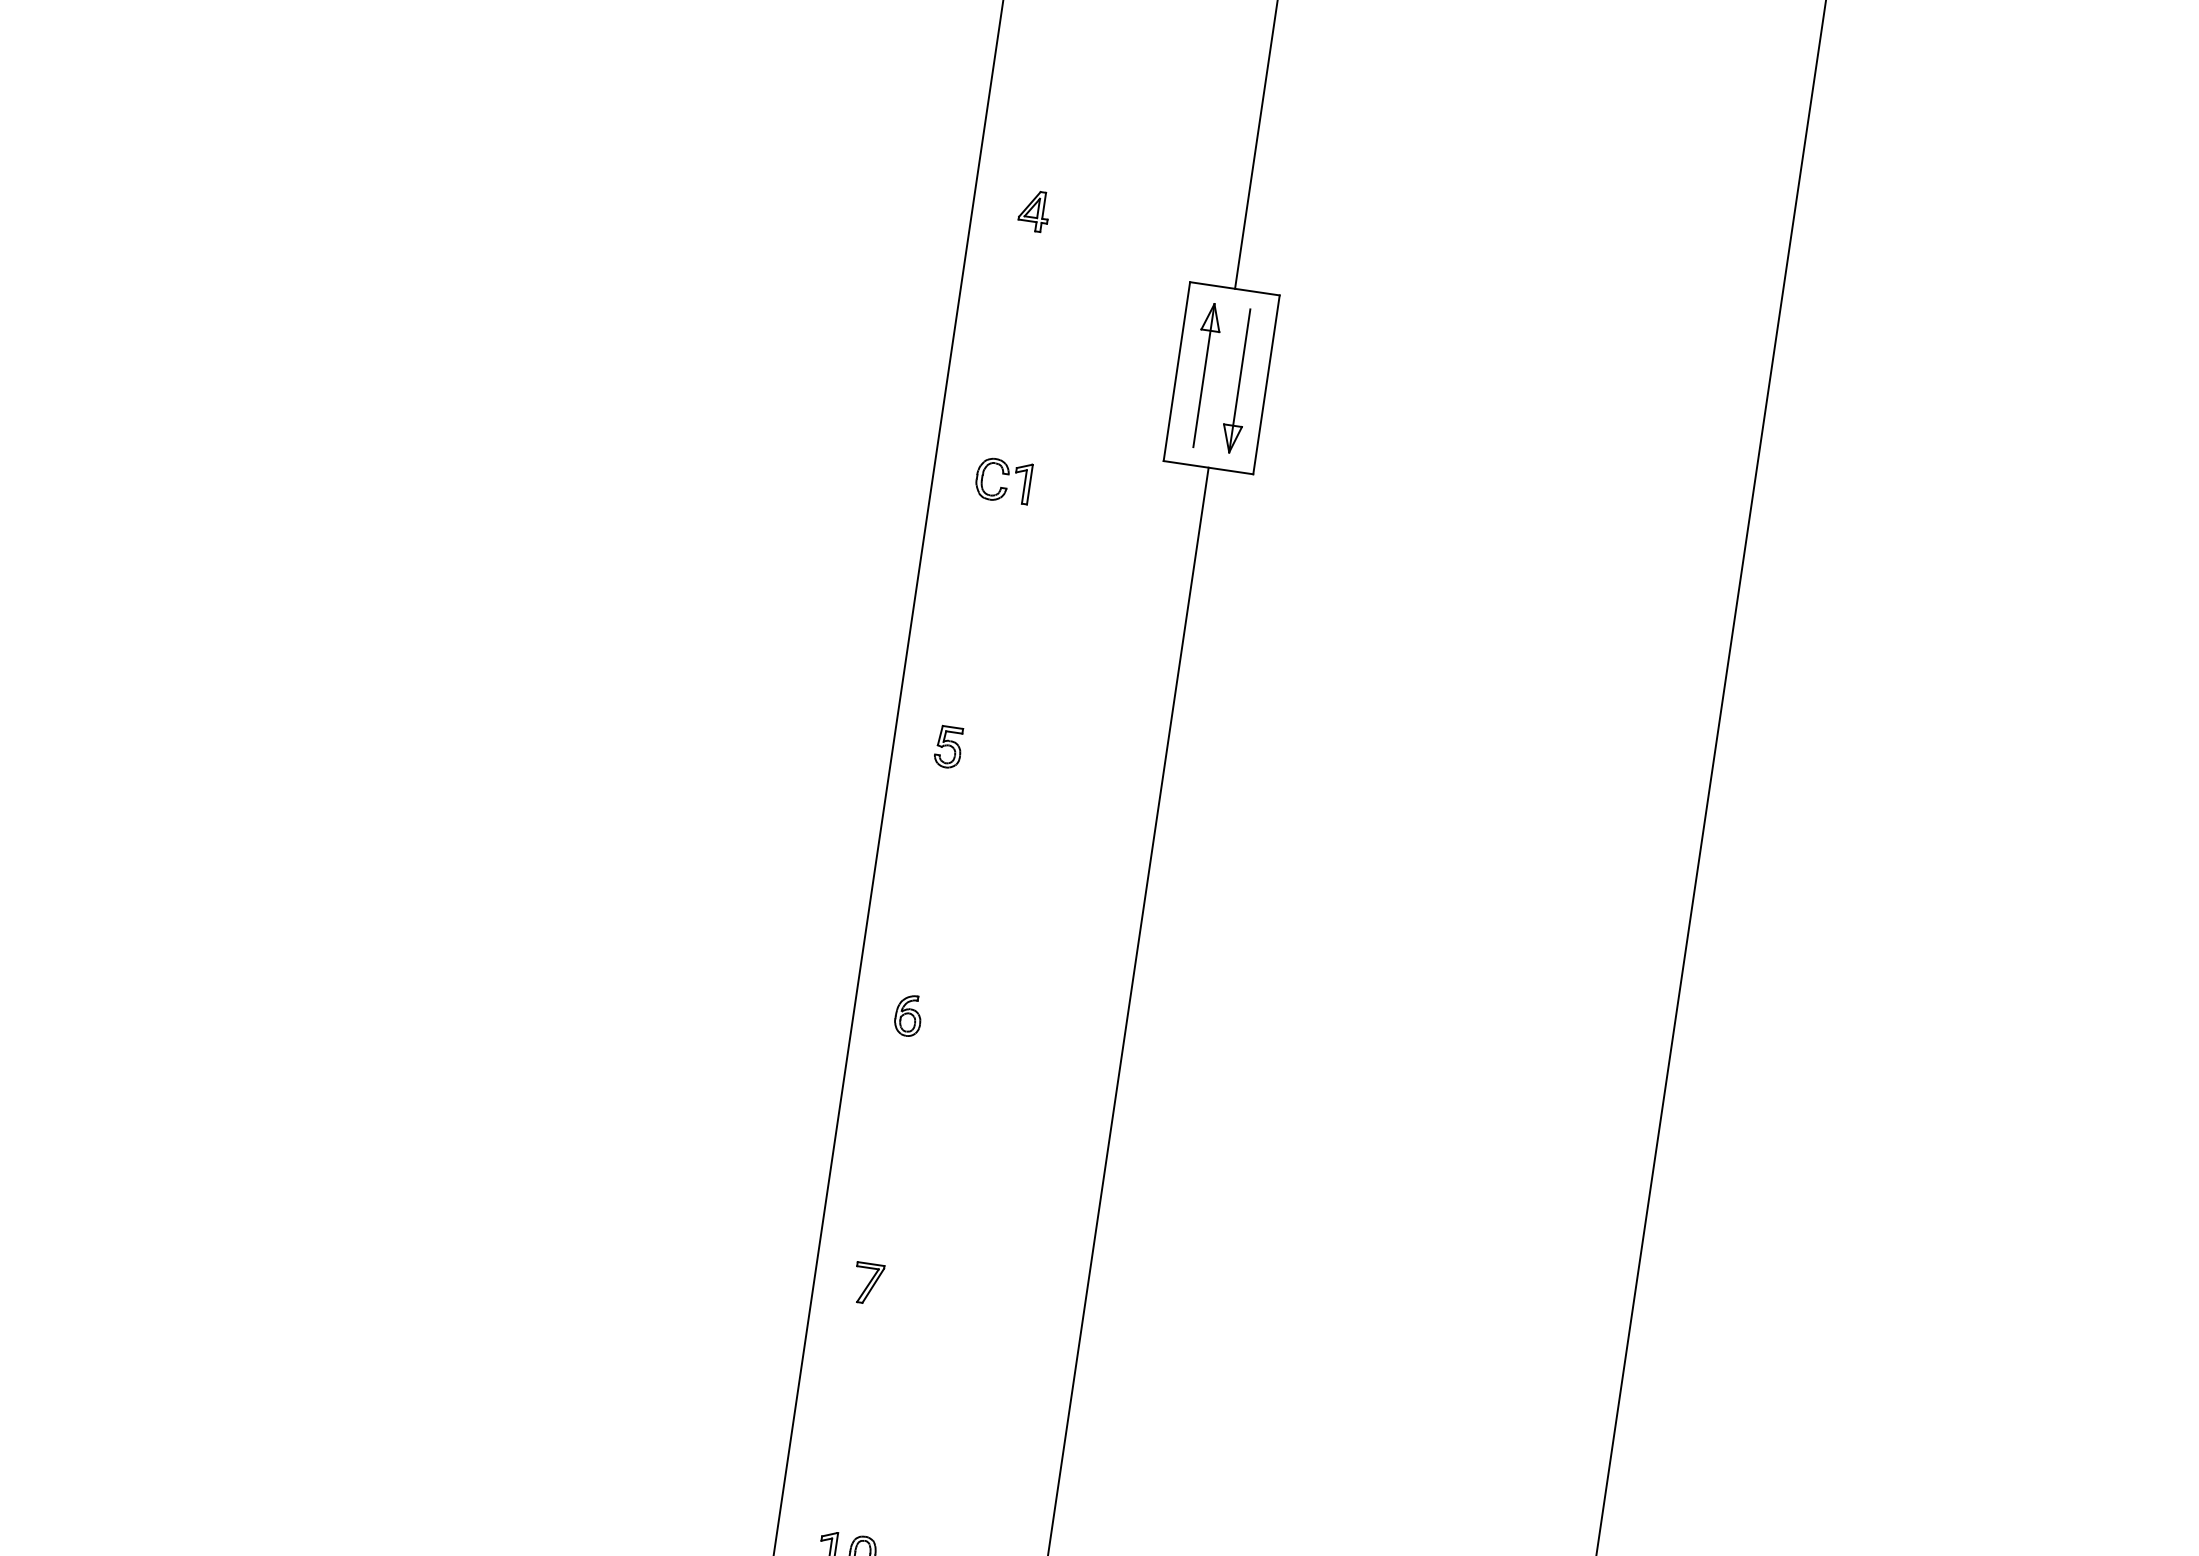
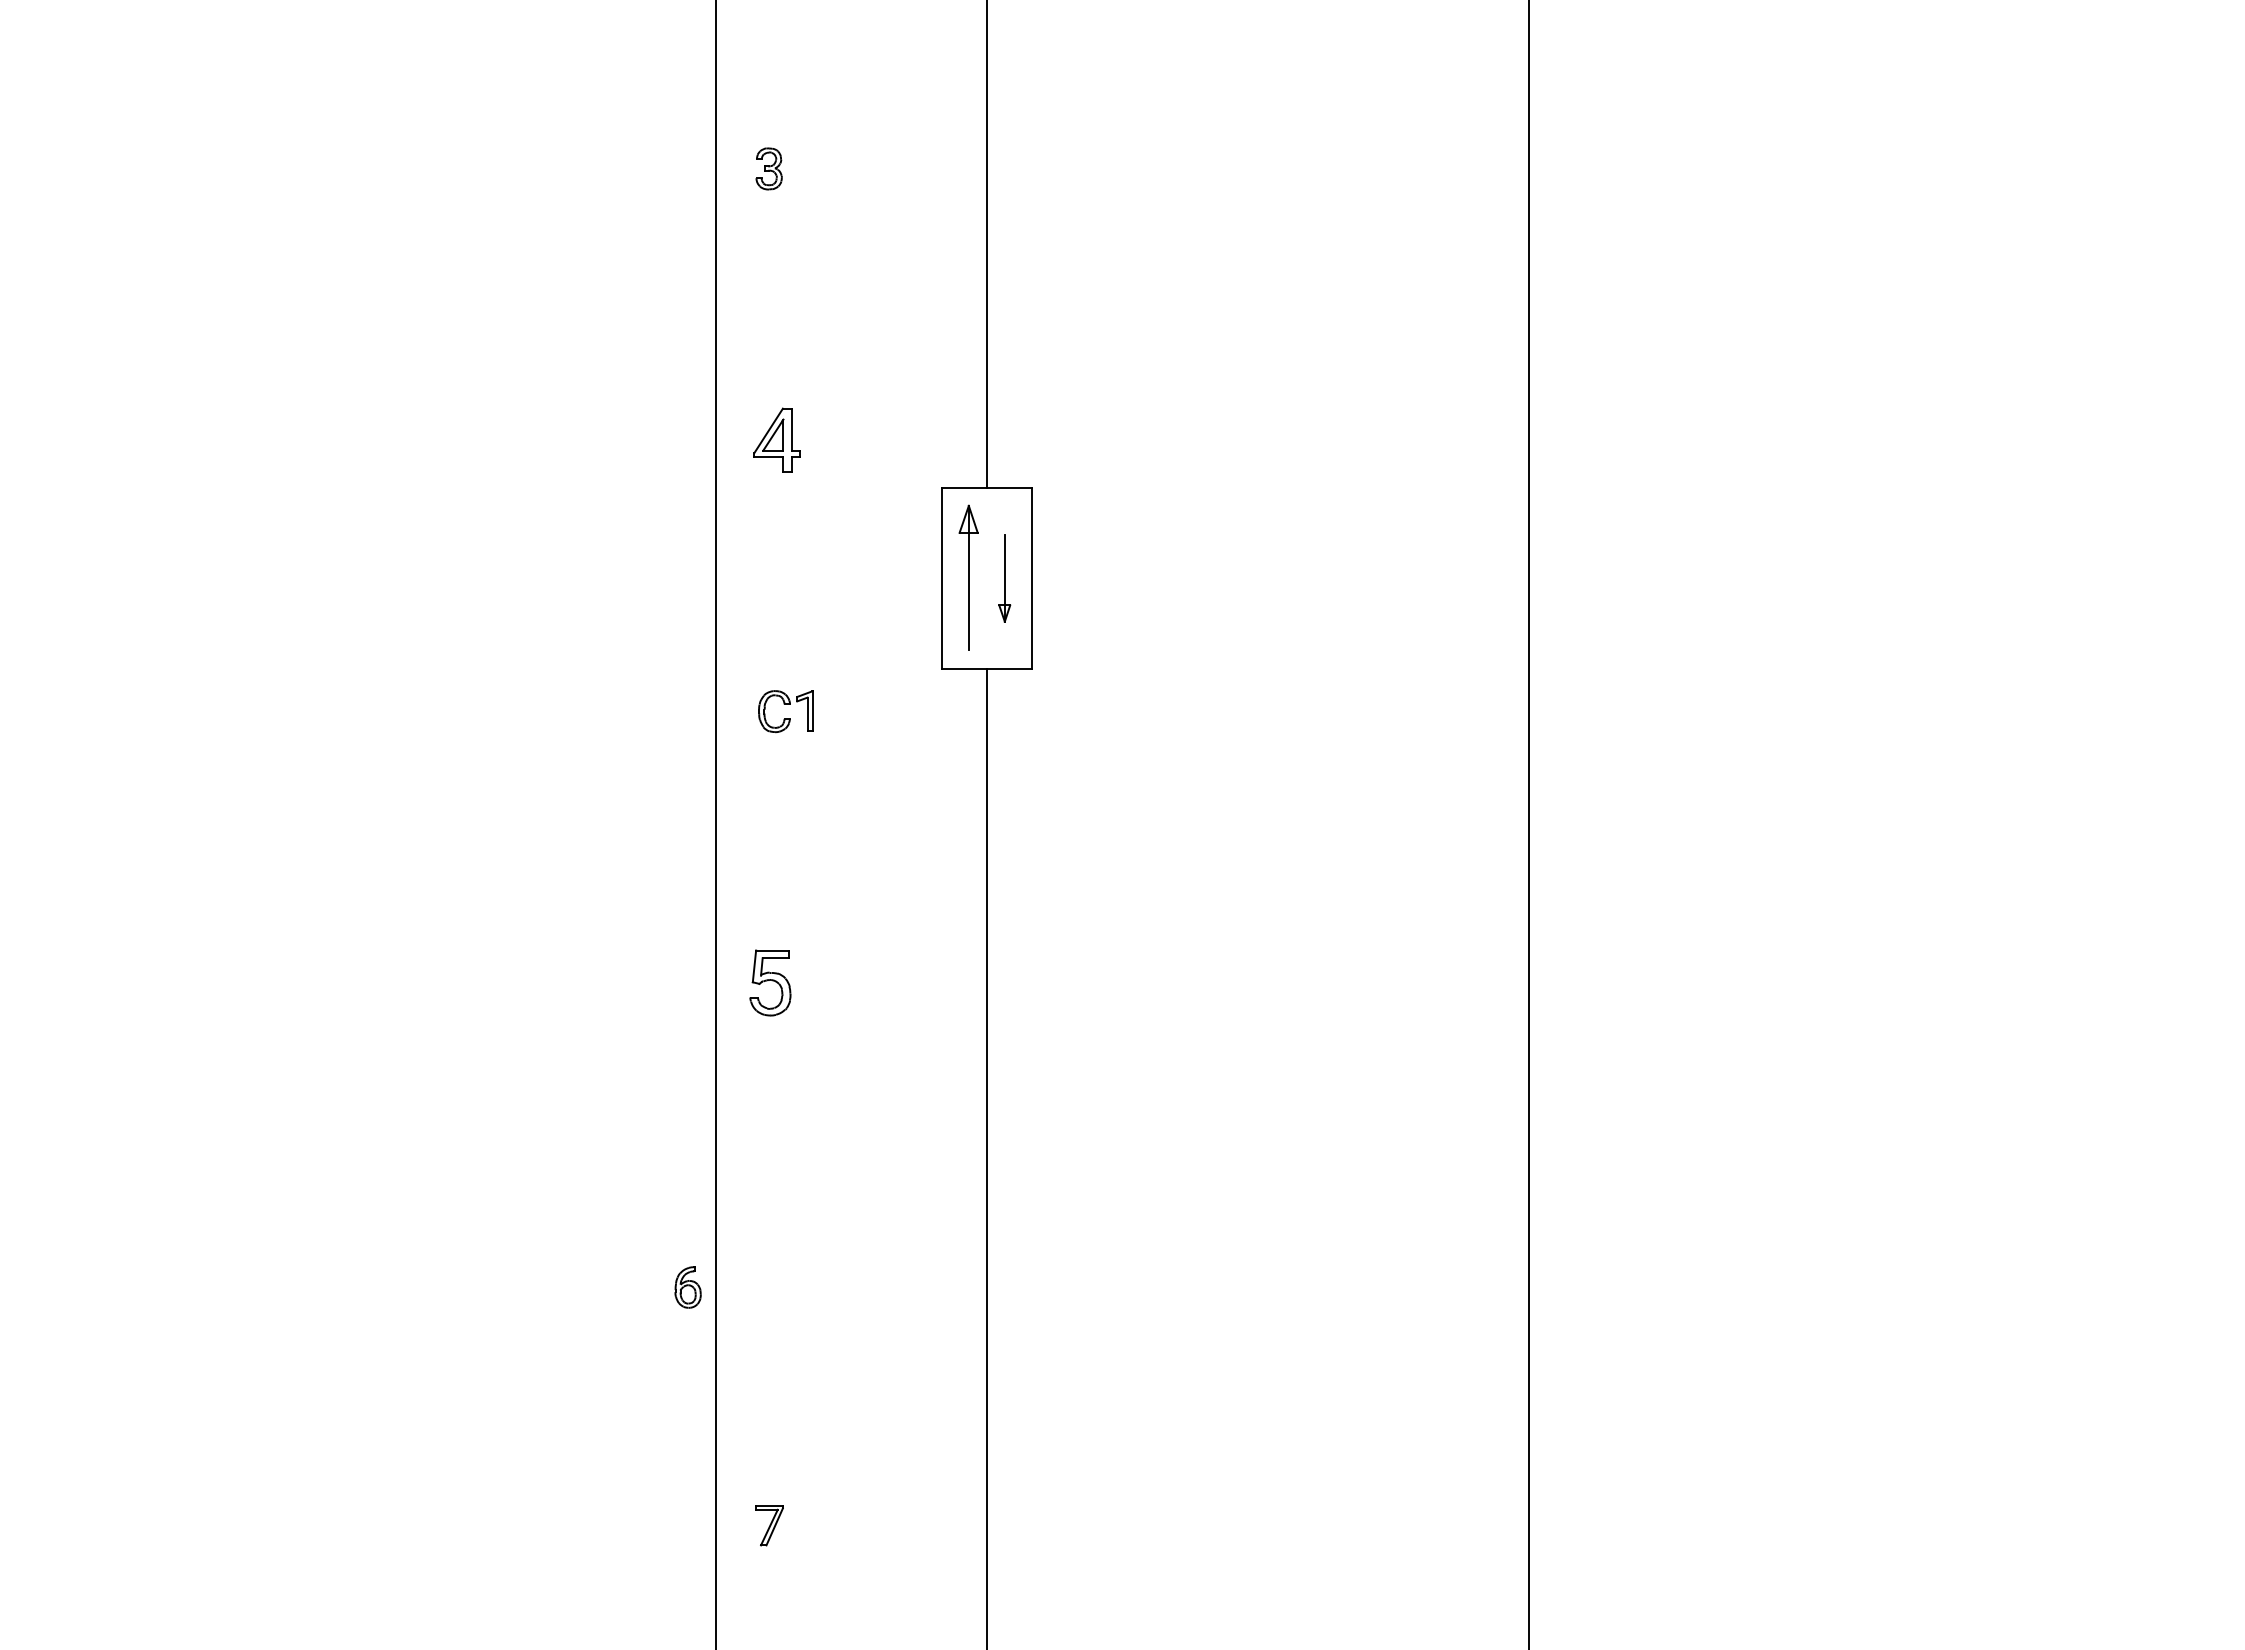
part: (1033, 210) -> (776, 439), size x1.6
part: (1239, 381) -> (1004, 578), size x0.6
part: (948, 747) -> (770, 983), size x1.6
part: (907, 1015) -> (687, 1287), moved

